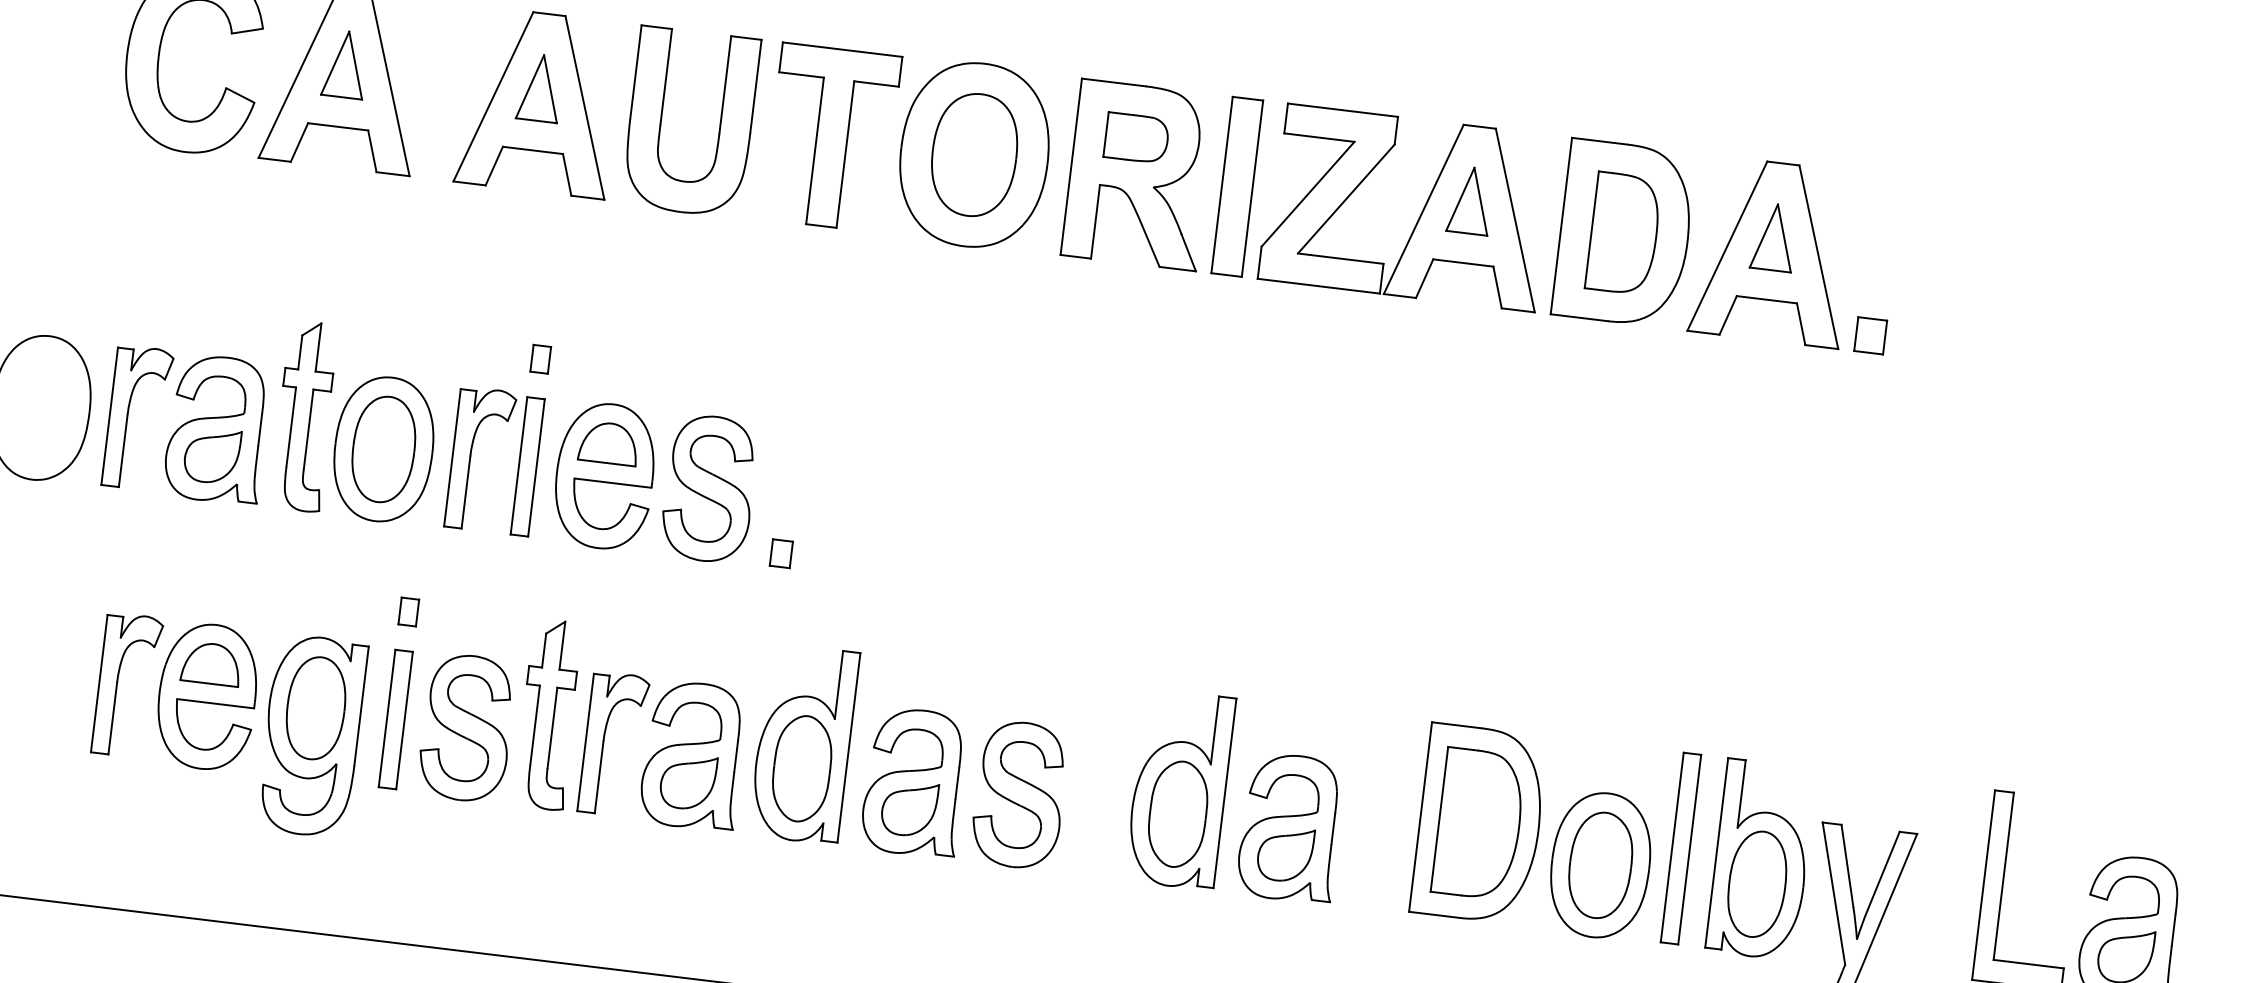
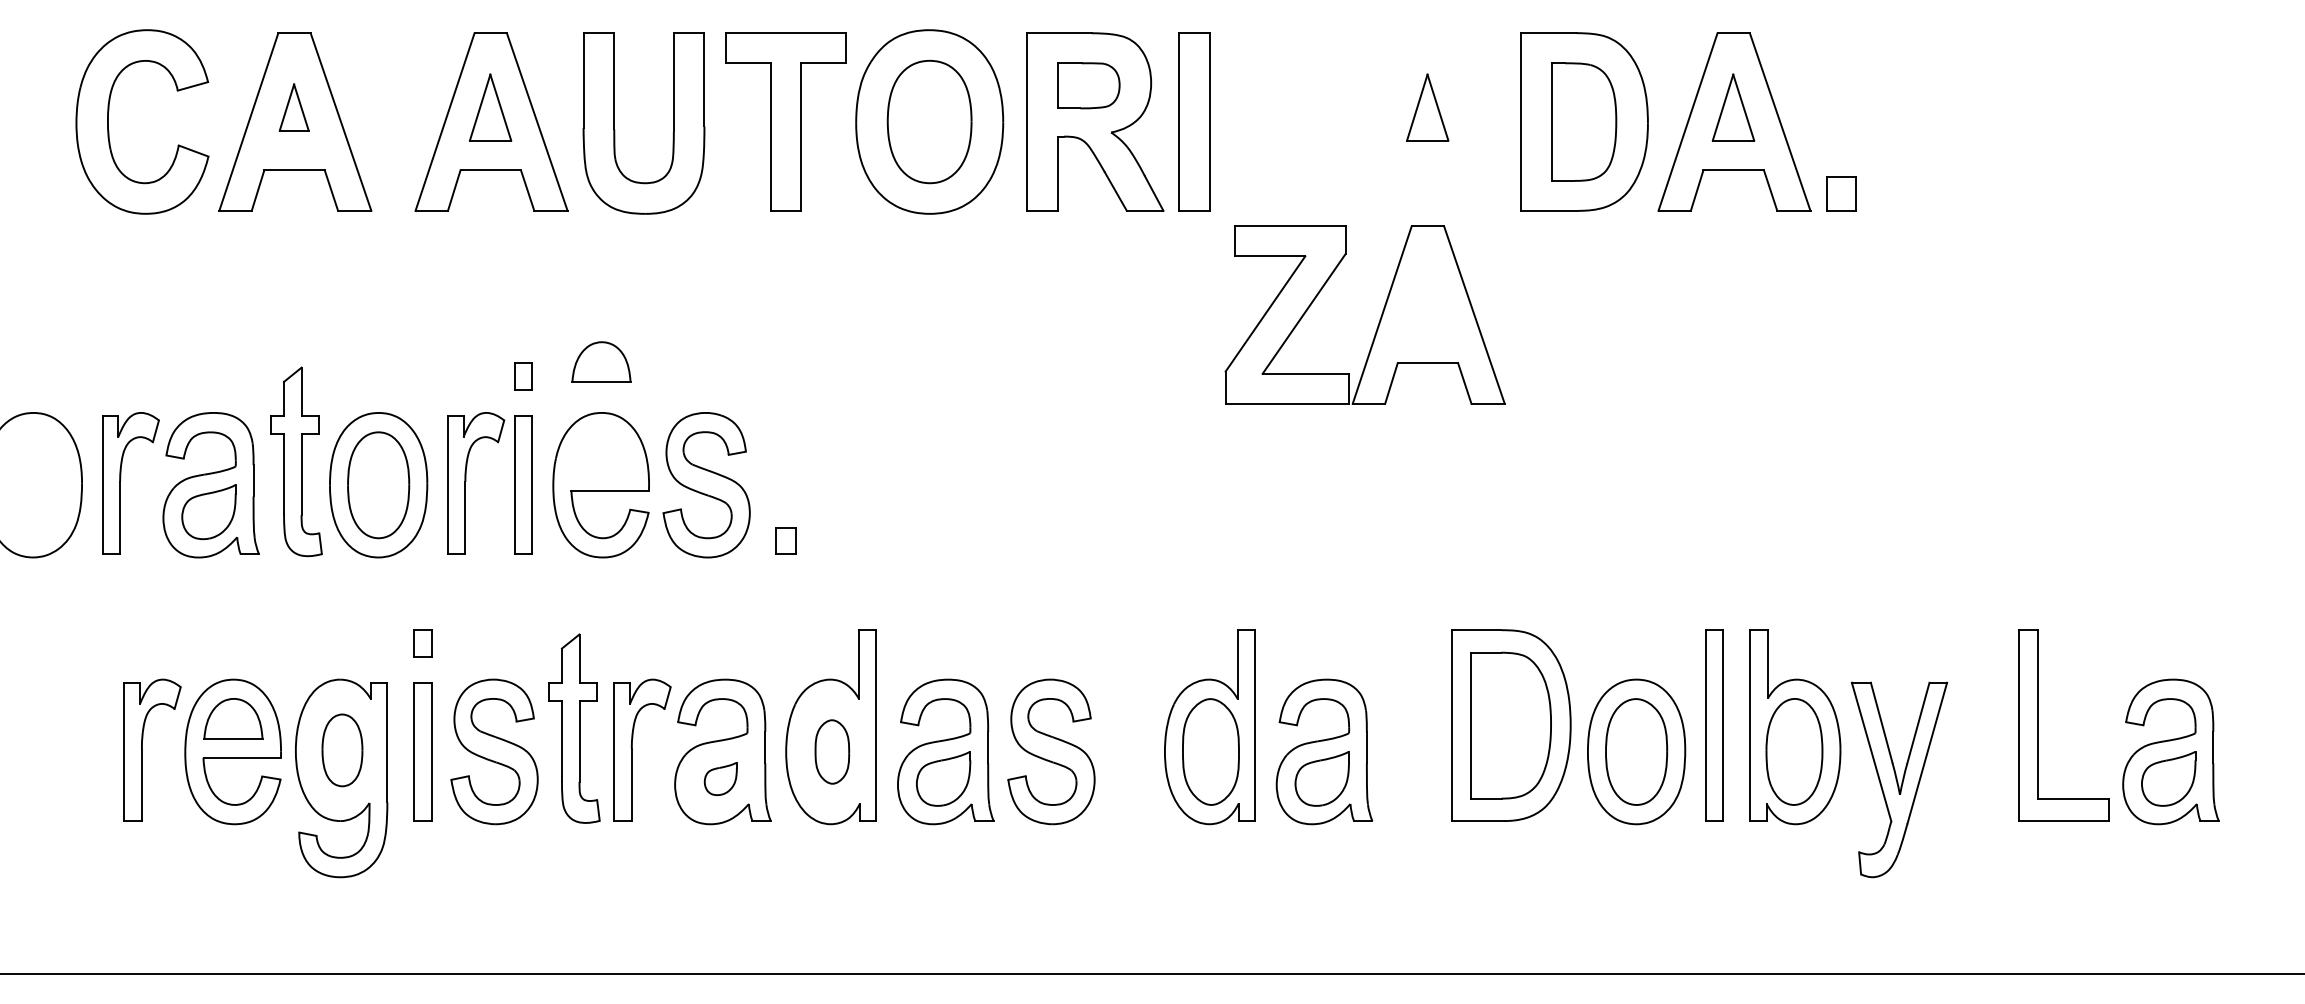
part: (344, 64) -> (293, 107), size x0.7
part: (1420, 213) -> (1379, 319), moved
part: (609, 442) -> (601, 361), moved
part: (316, 708) -> (342, 750), size x0.7
part: (802, 768) -> (832, 751), size x0.6
part: (687, 781) -> (720, 778), size x0.6

